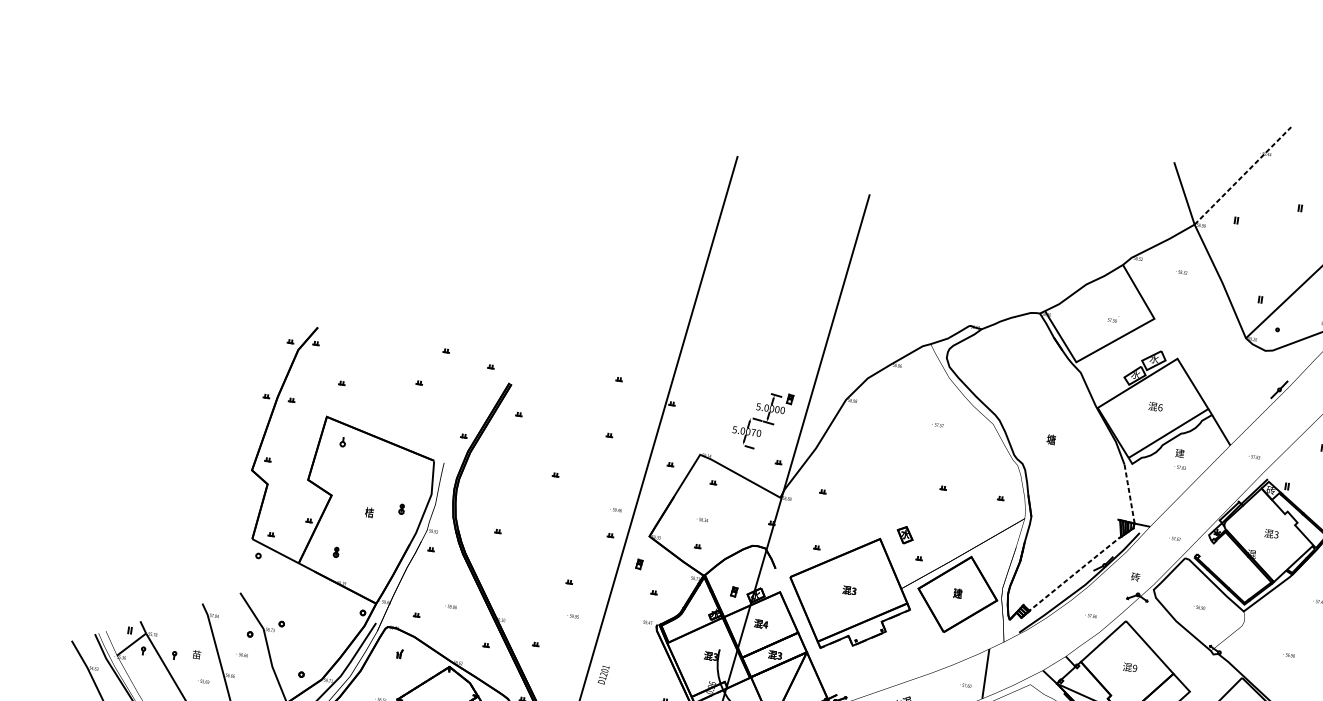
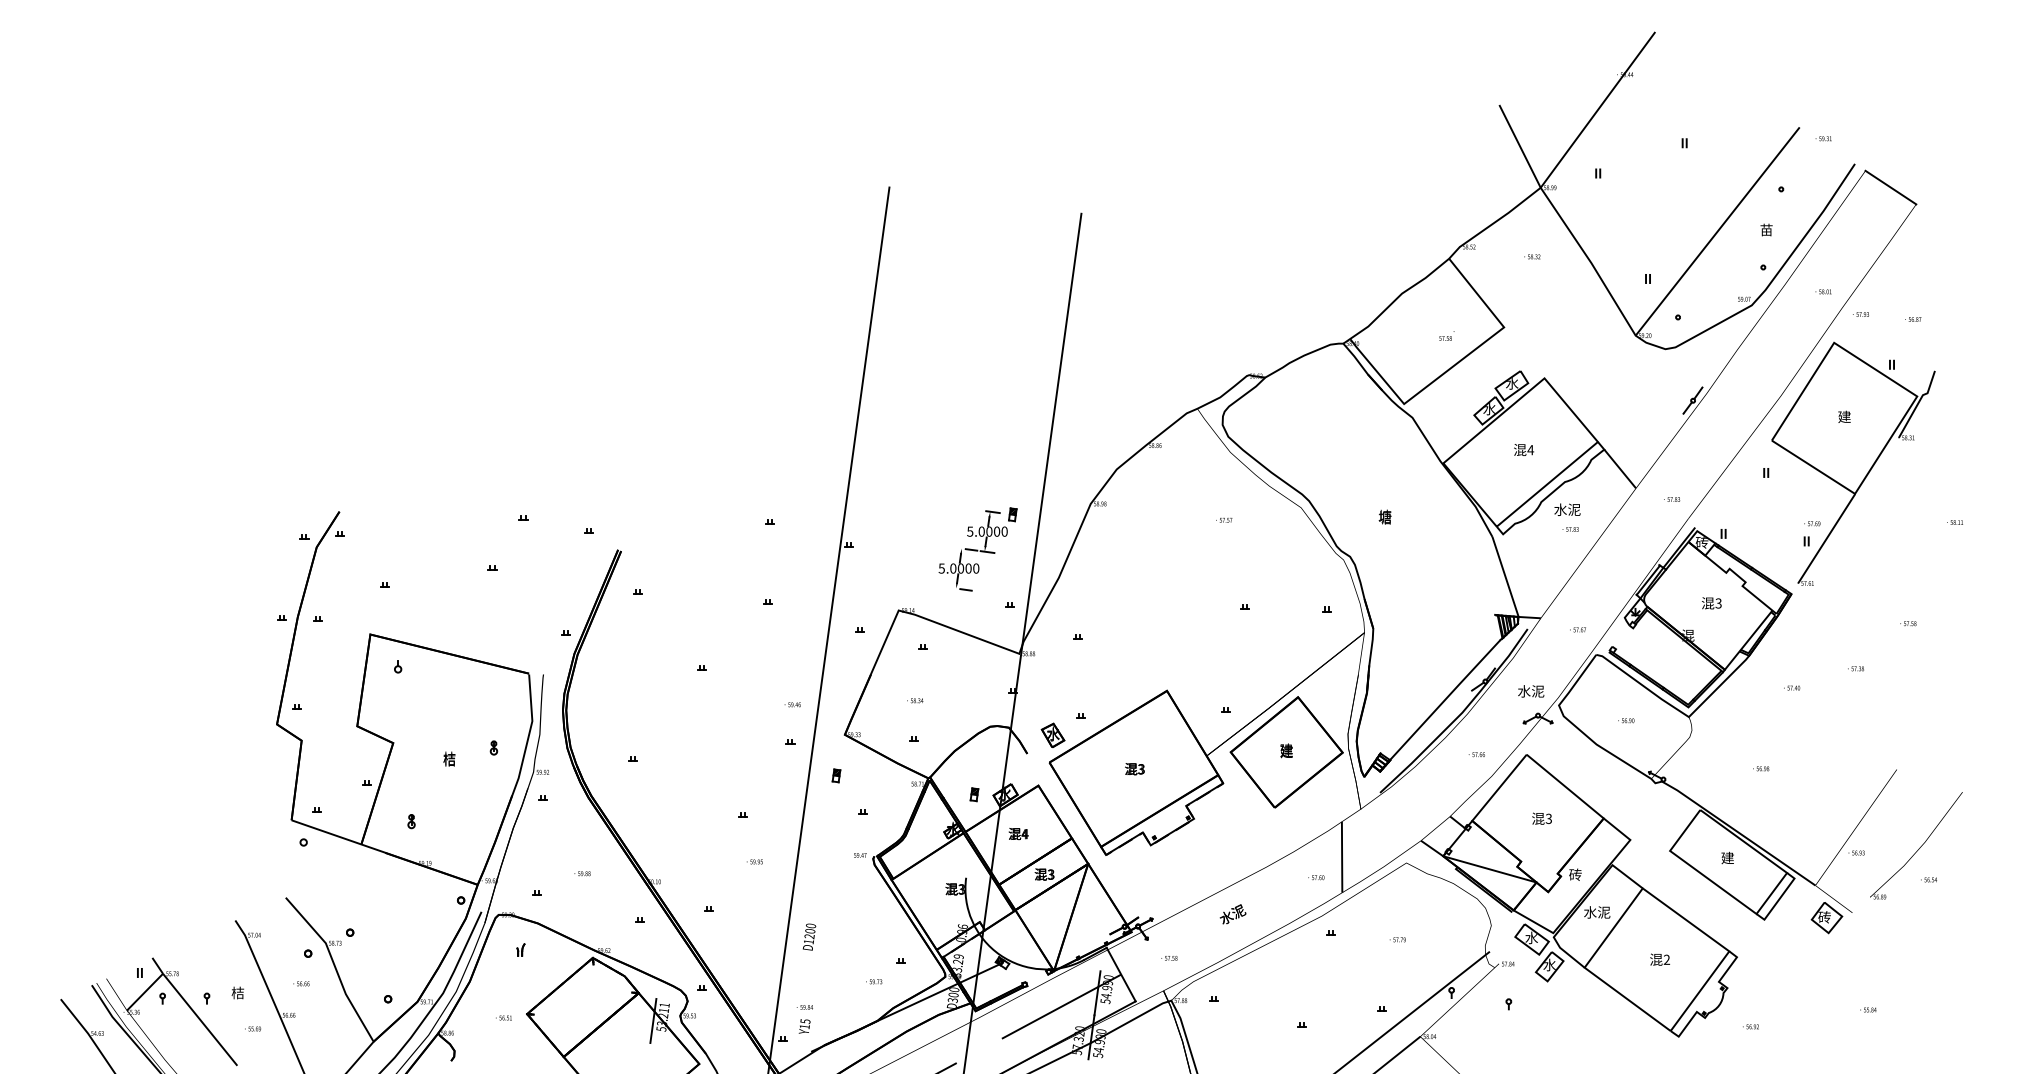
line: (1243, 175) -> (1598, 109), dashed -> solid
text: (1160, 407) -> (1530, 450), 6 -> 4
text: (753, 432) -> (968, 568), 5.0070 -> 5.0000
text: (1180, 453) -> (1567, 509), 建 -> 水泥
line: (1129, 493) -> (1505, 576), dashed -> solid
part: (904, 534) -> (1052, 734), moved
line: (1069, 577) -> (1439, 705), dashed -> solid
text: (1135, 577) -> (1531, 691), 砖 -> 水泥
text: (196, 654) -> (237, 992), 苗 -> 桔
text: (606, 666) -> (811, 925), D1201 -> D1200
text: (1134, 668) -> (1548, 818), 9 -> 3

